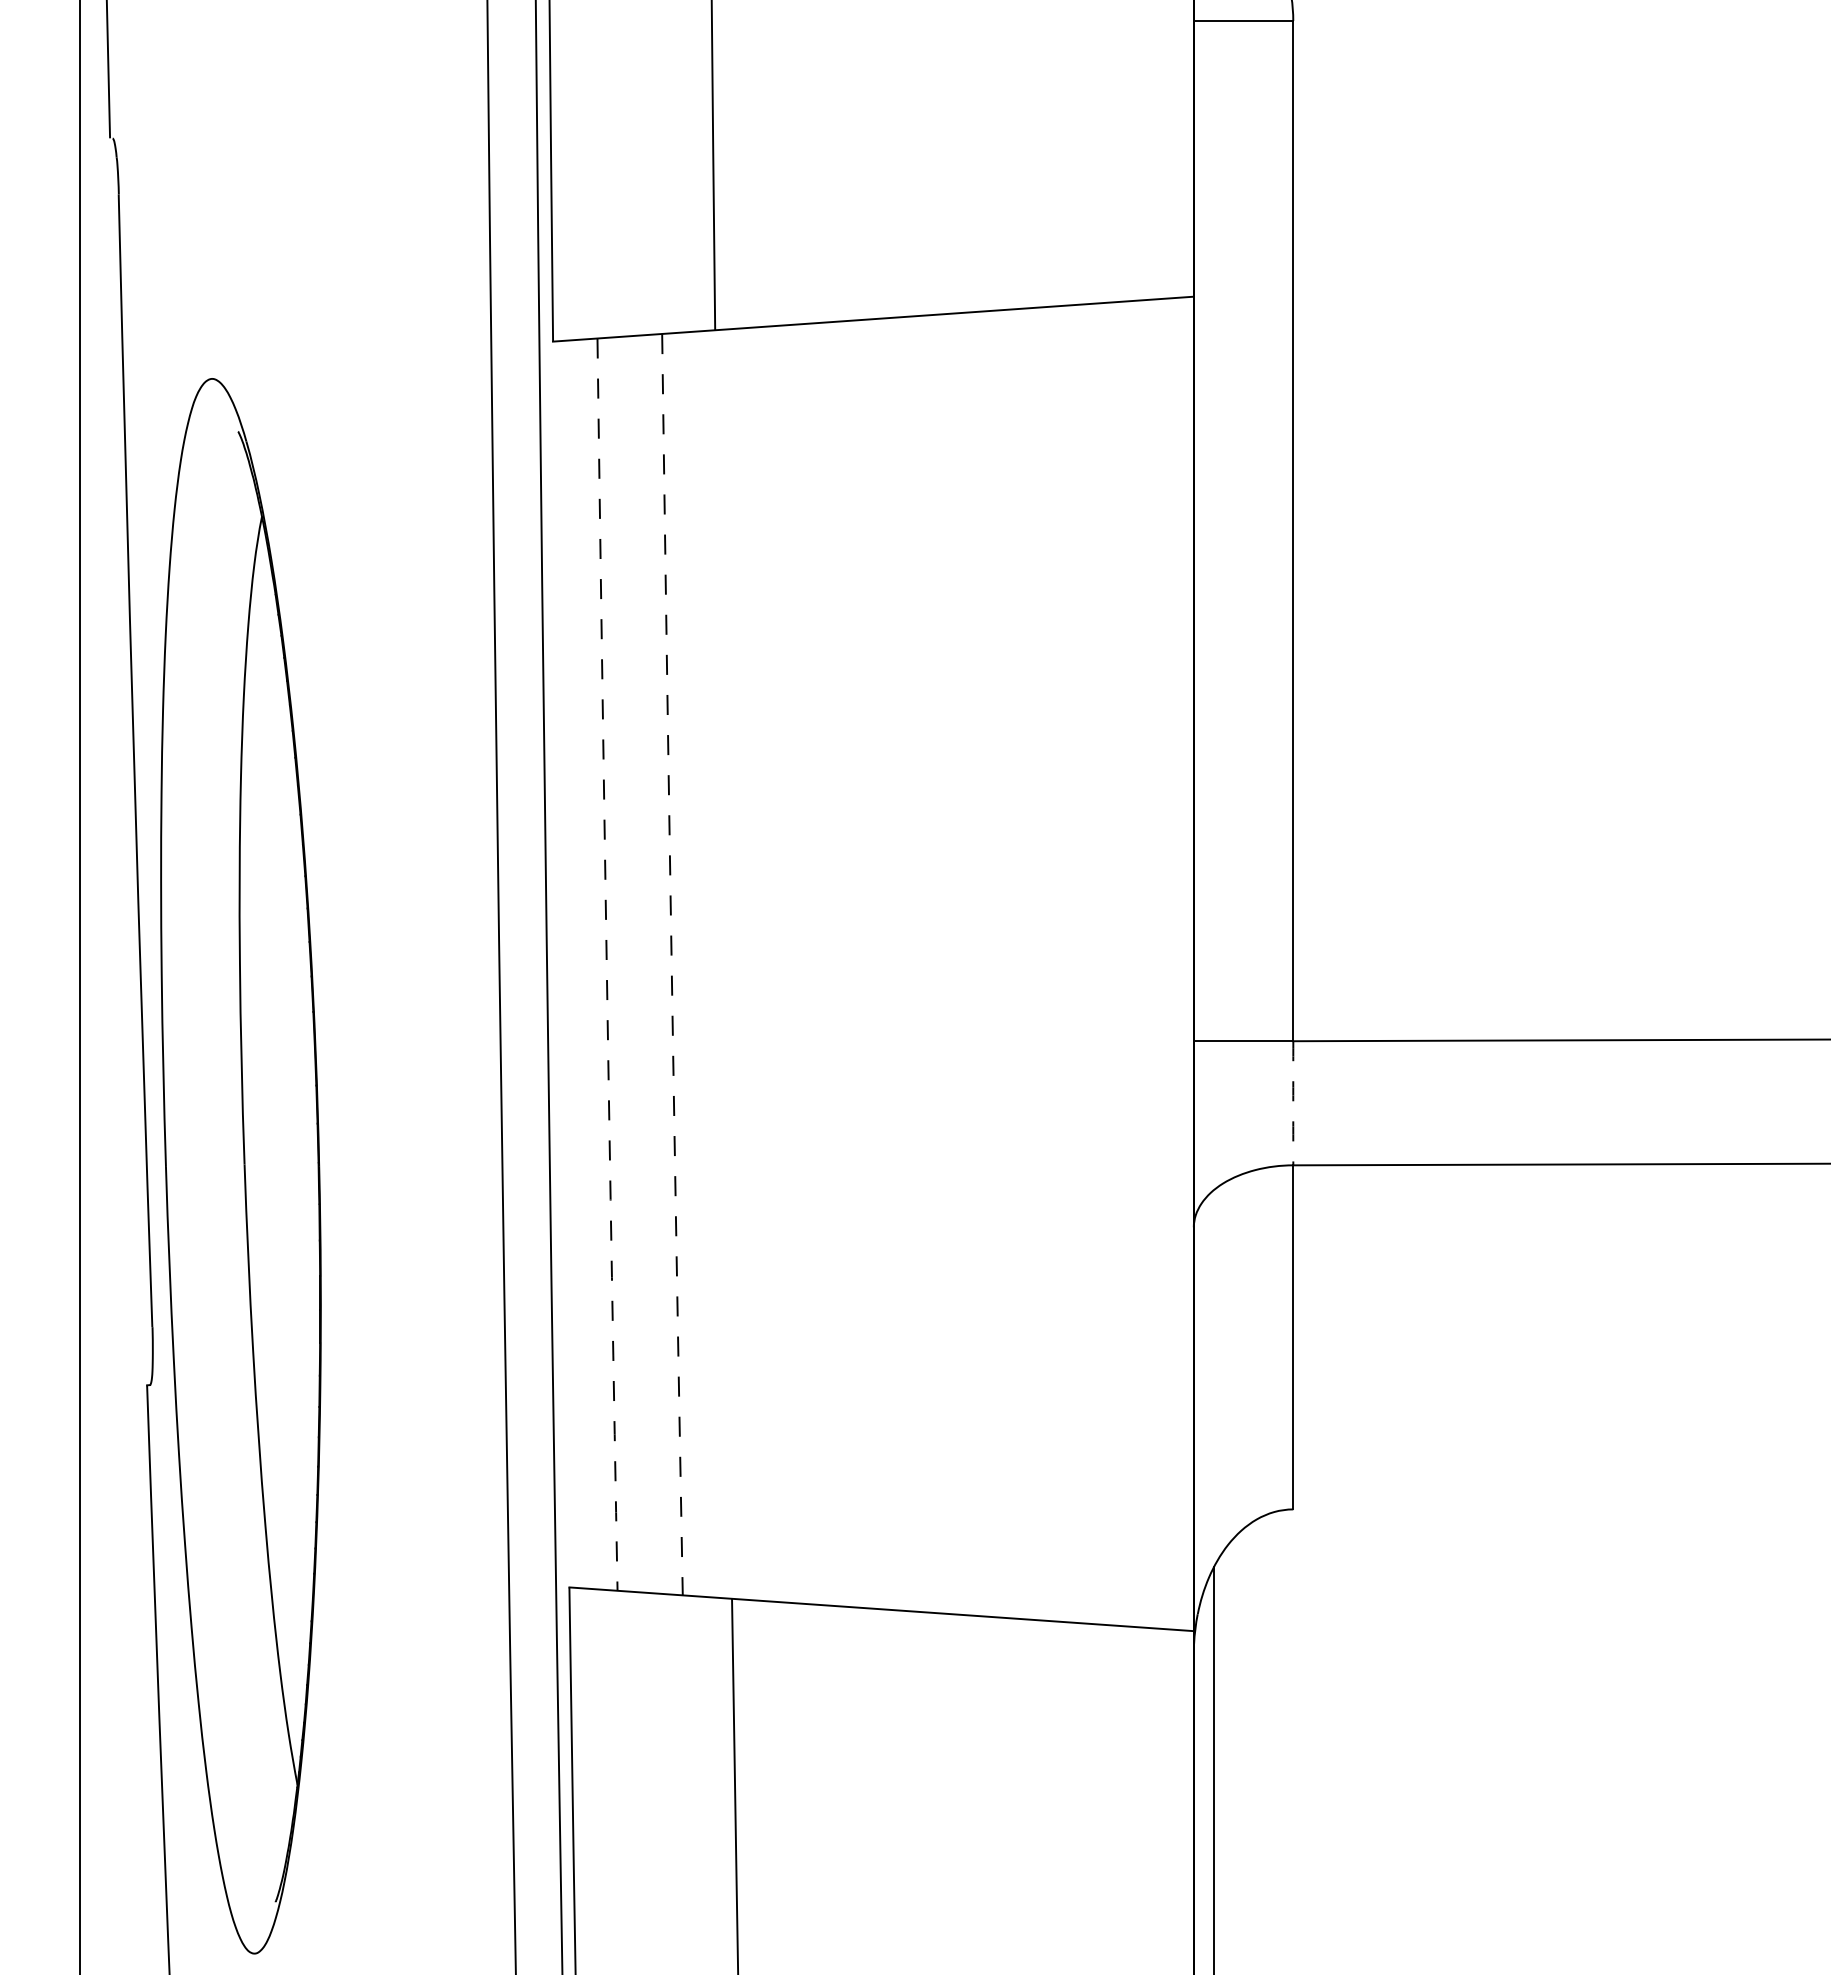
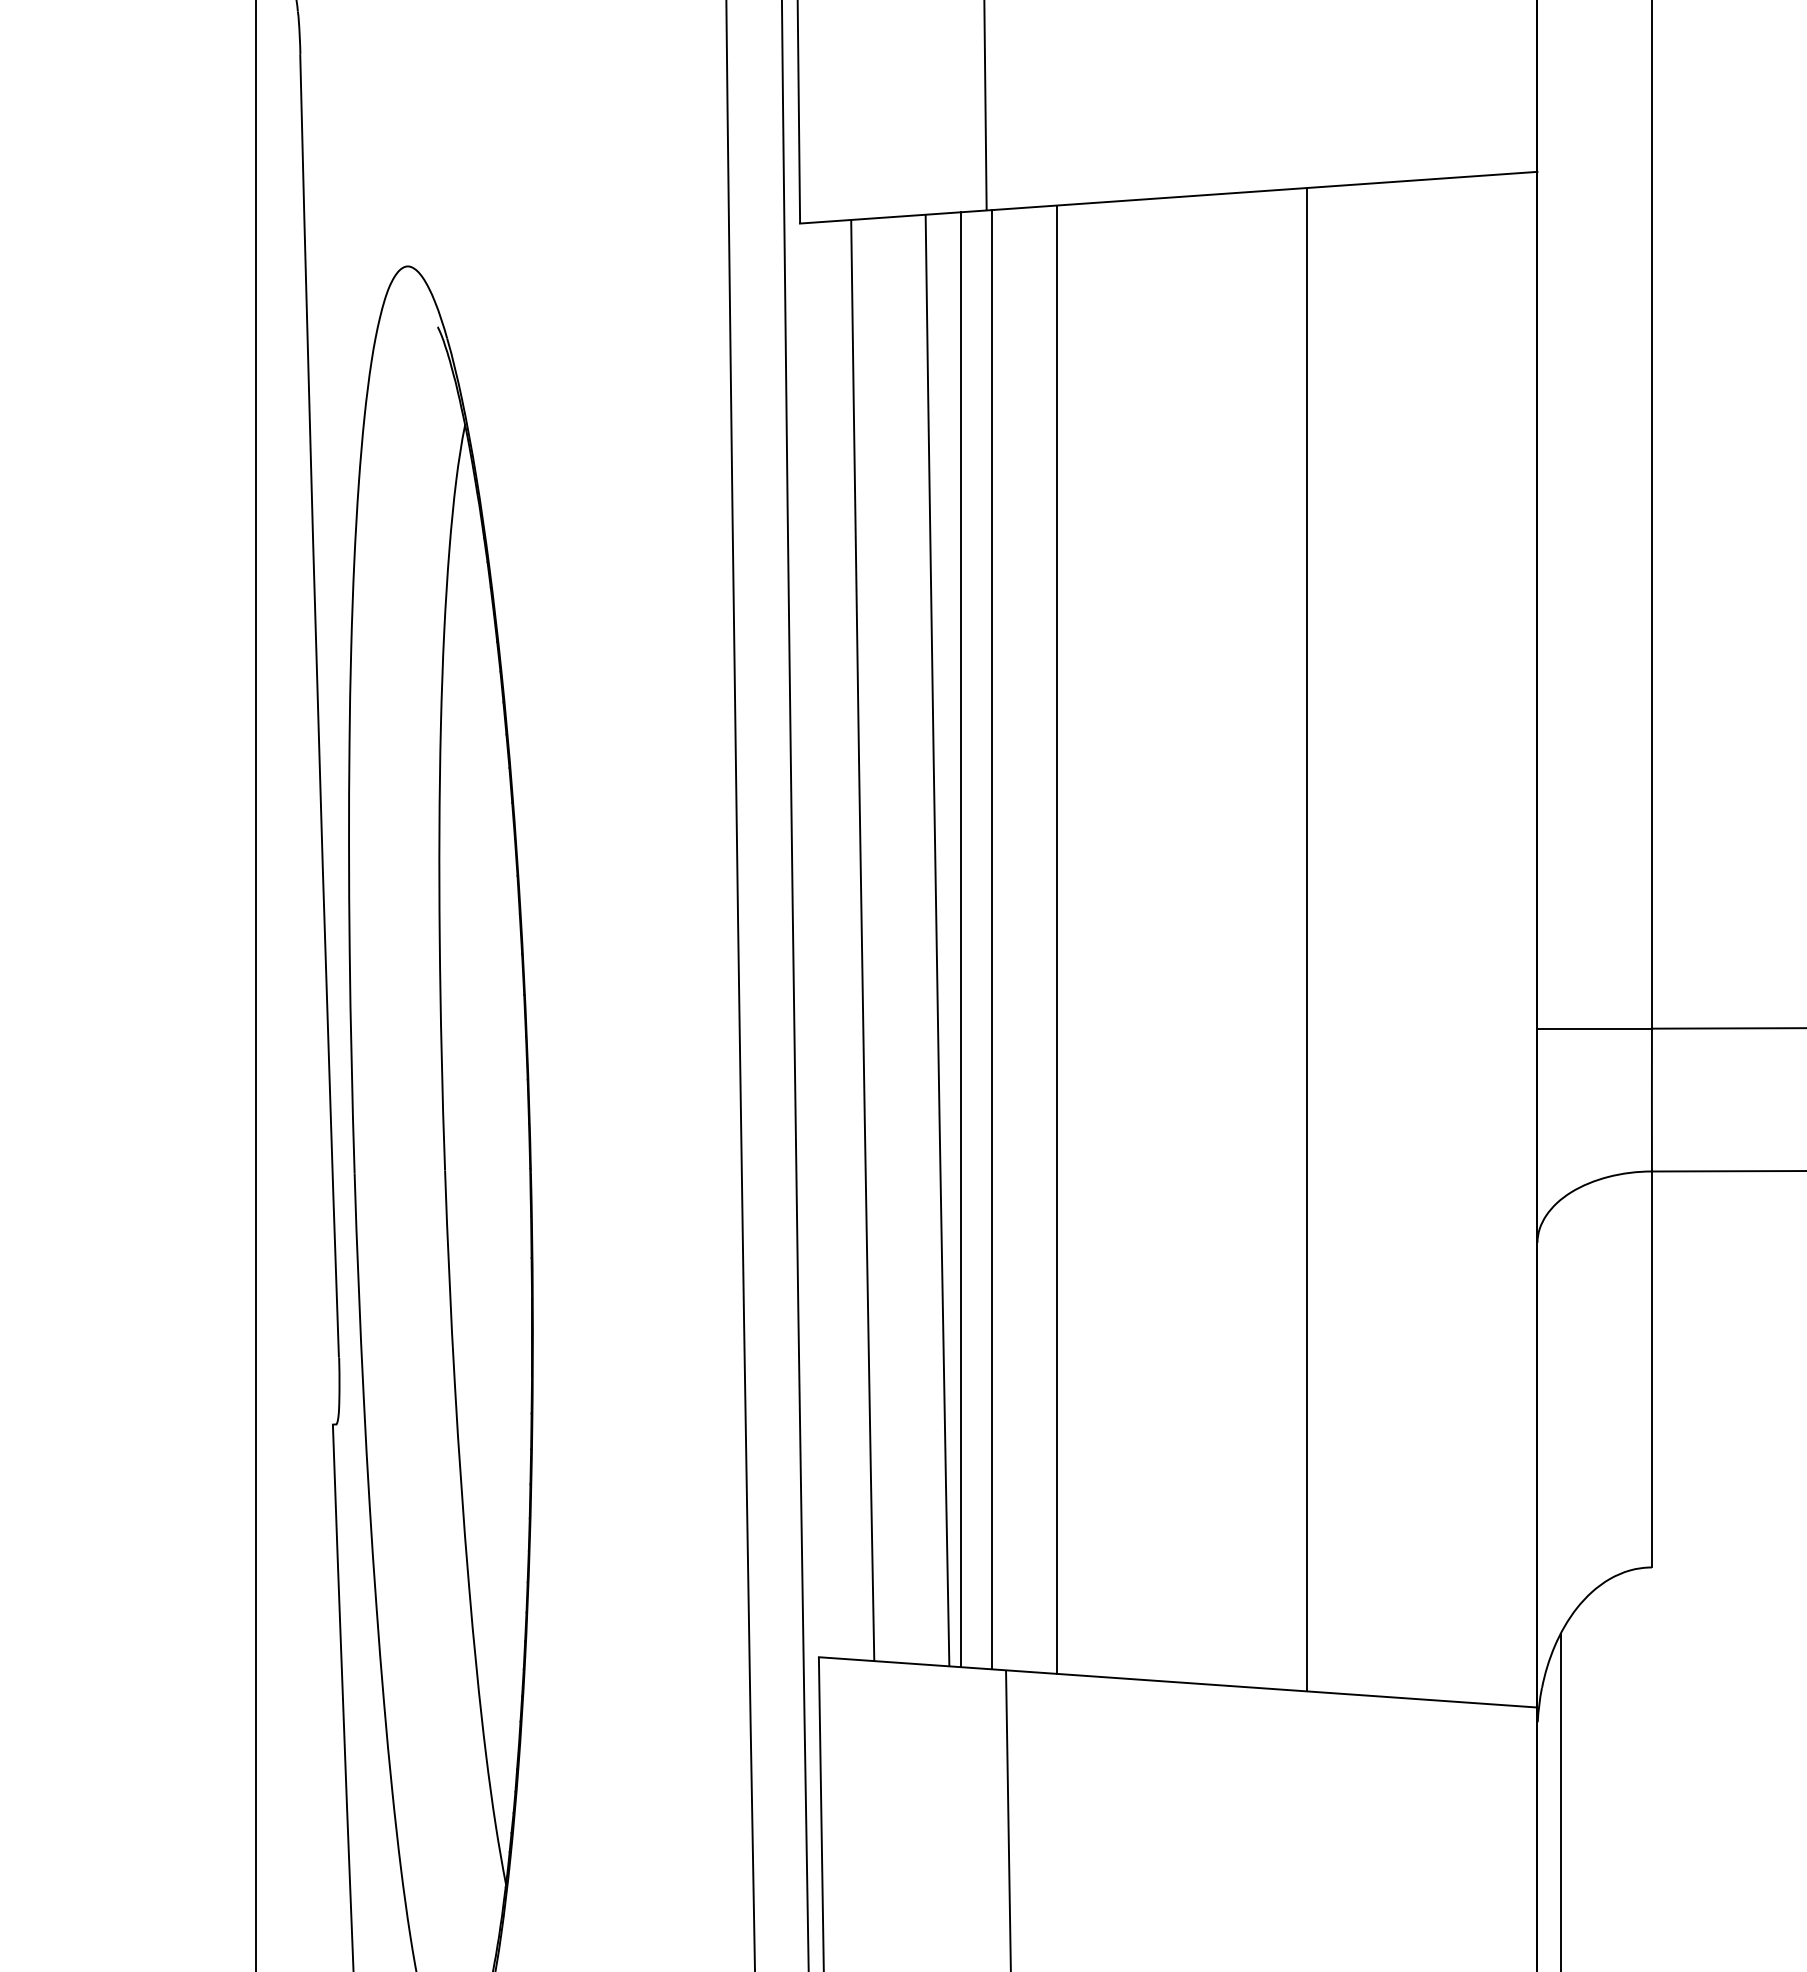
line: (692, 963) -> (960, 939), added
line: (776, 963) -> (1057, 939), added
line: (993, 963) -> (1306, 939), added
arc: (606, 964) -> (861, 940), dashed -> solid
arc: (671, 964) -> (936, 940), dashed -> solid
line: (719, 964) -> (991, 940), added
arc: (1293, 1103) -> (1652, 1100), dashed -> solid

